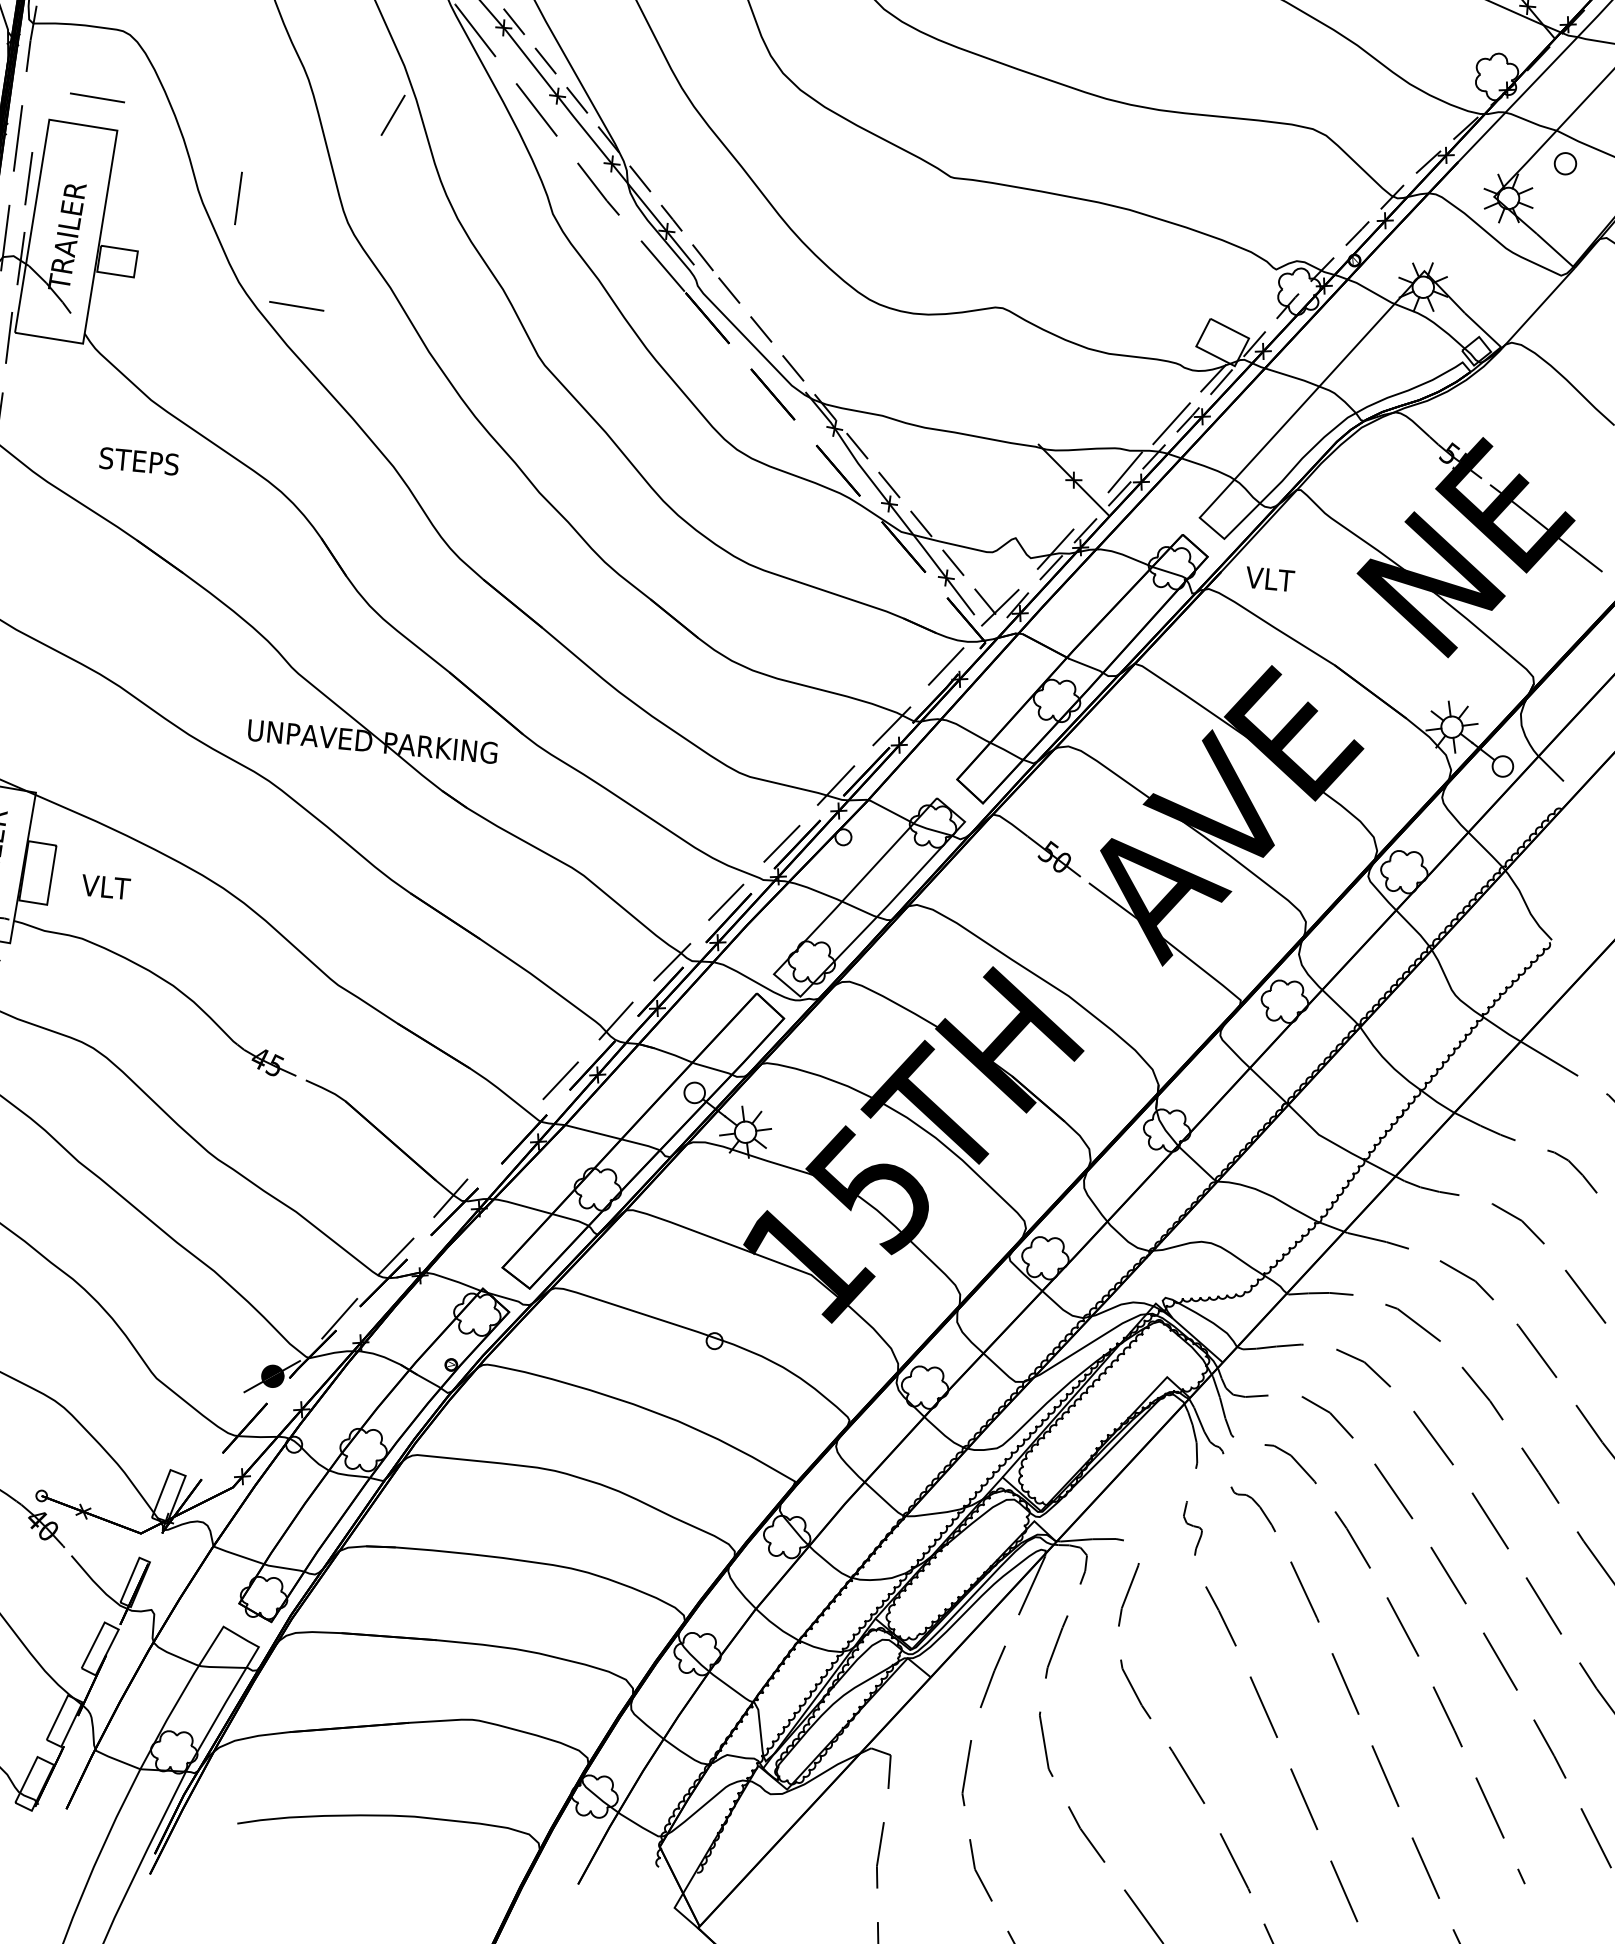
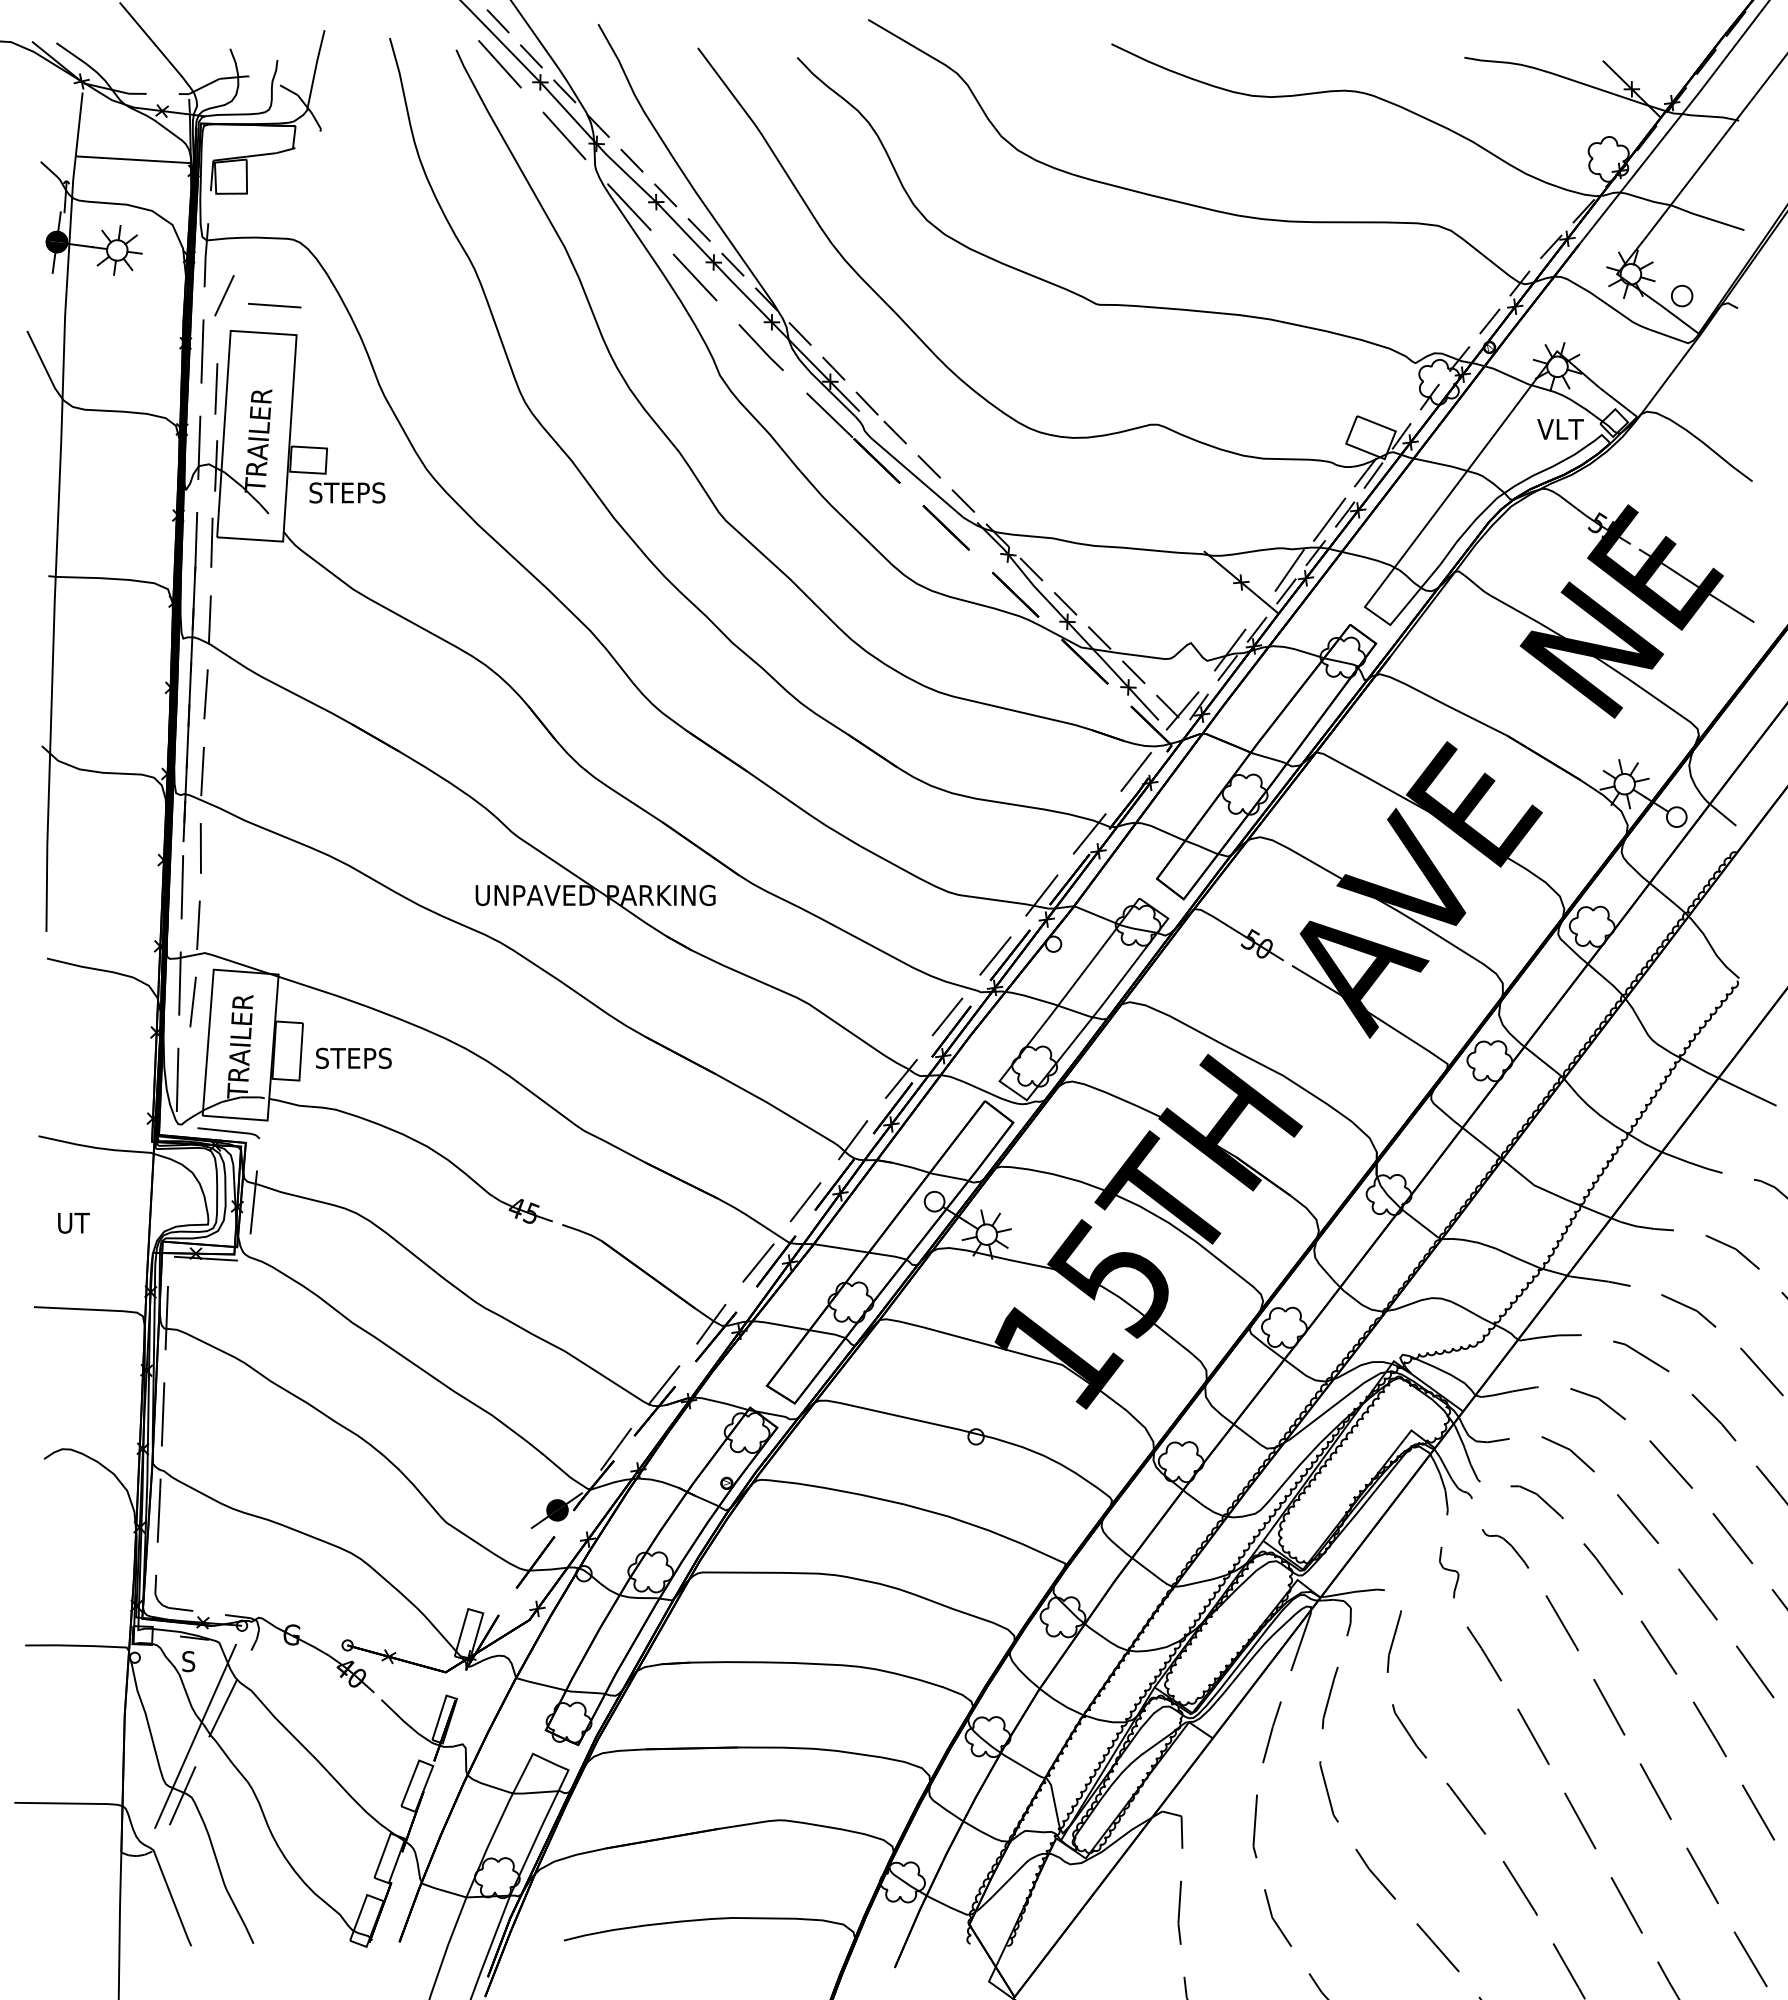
line: (393, 115) -> (224, 295), moved
part: (1565, 163) -> (1682, 295), moved
line: (238, 198) -> (418, 388), removed
line: (296, 306) -> (483, 486), removed
text: (139, 460) -> (347, 492), moved
text: (1269, 579) -> (1560, 429), moved
text: (105, 886) -> (353, 1057), VLT -> STEPS
line: (505, 1138) -> (758, 1262), added

